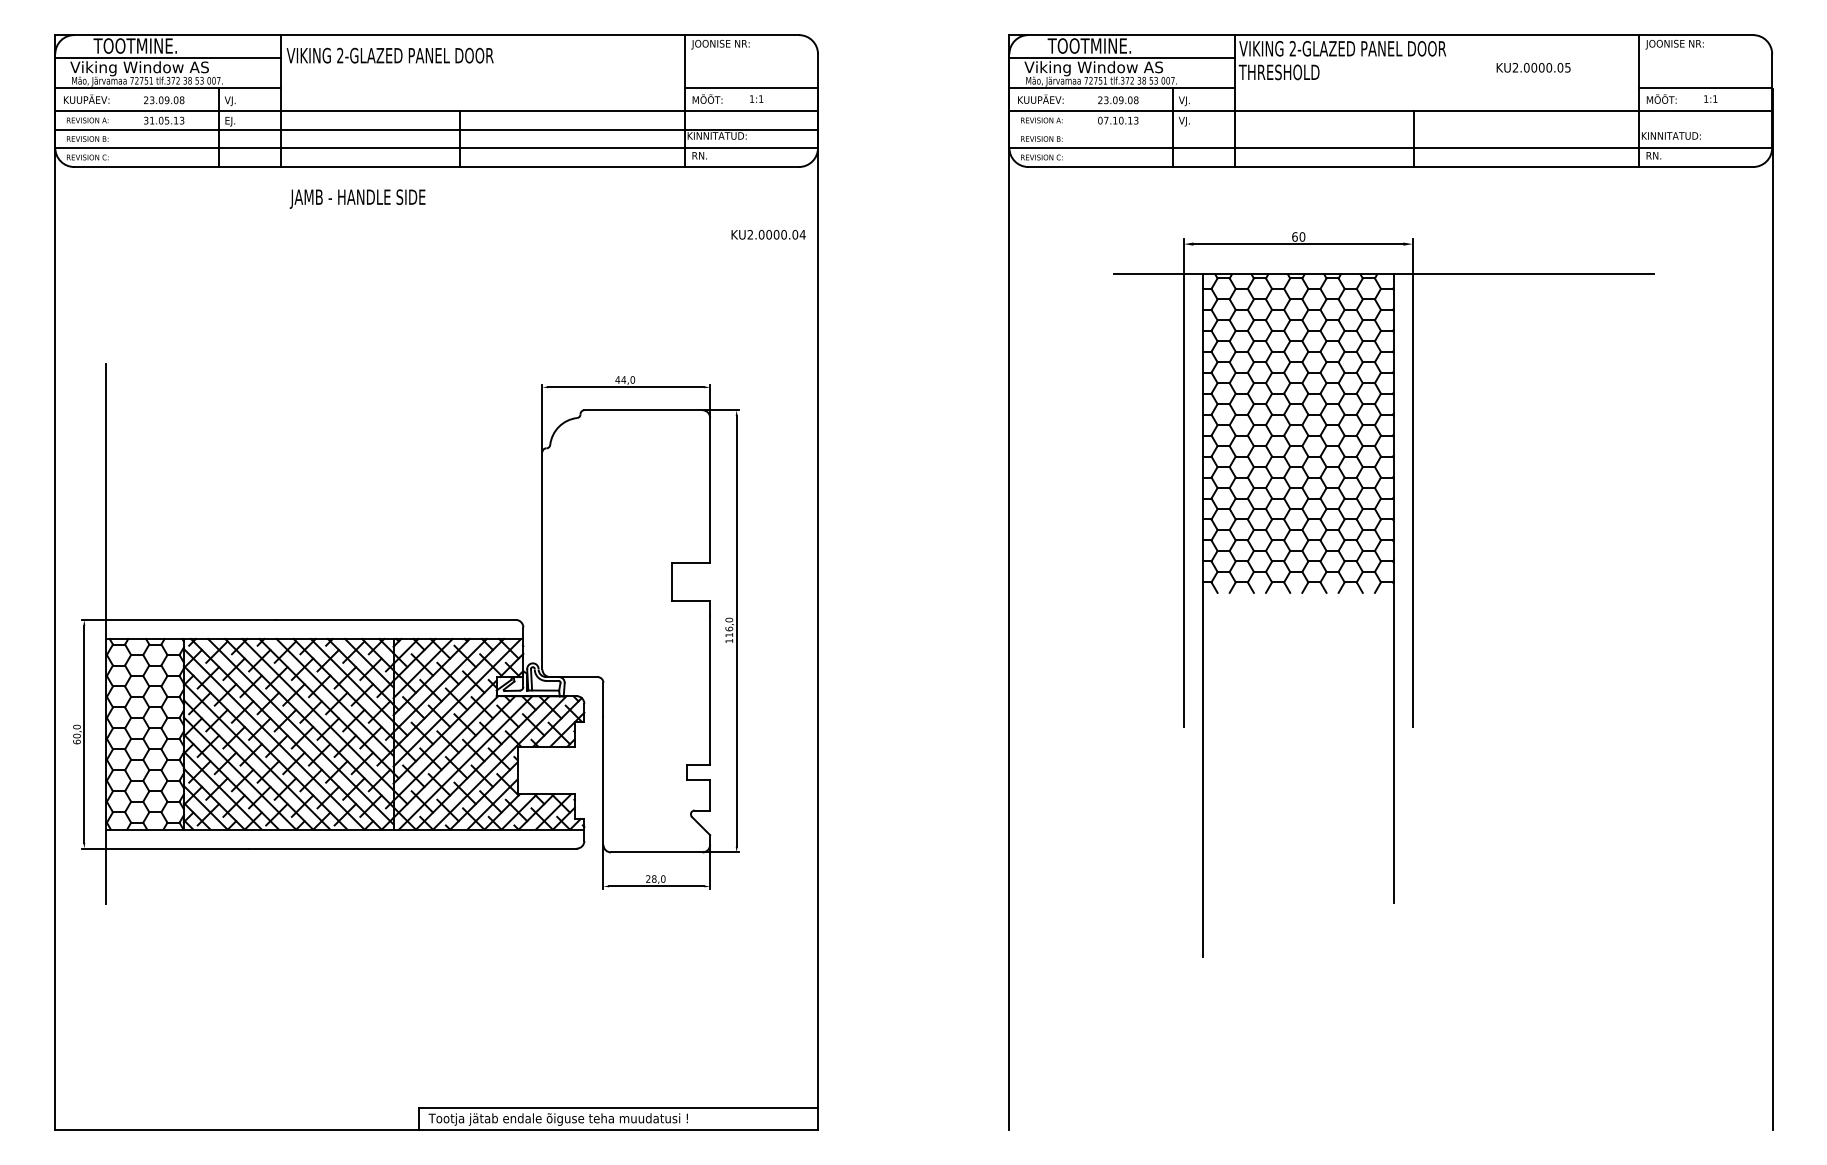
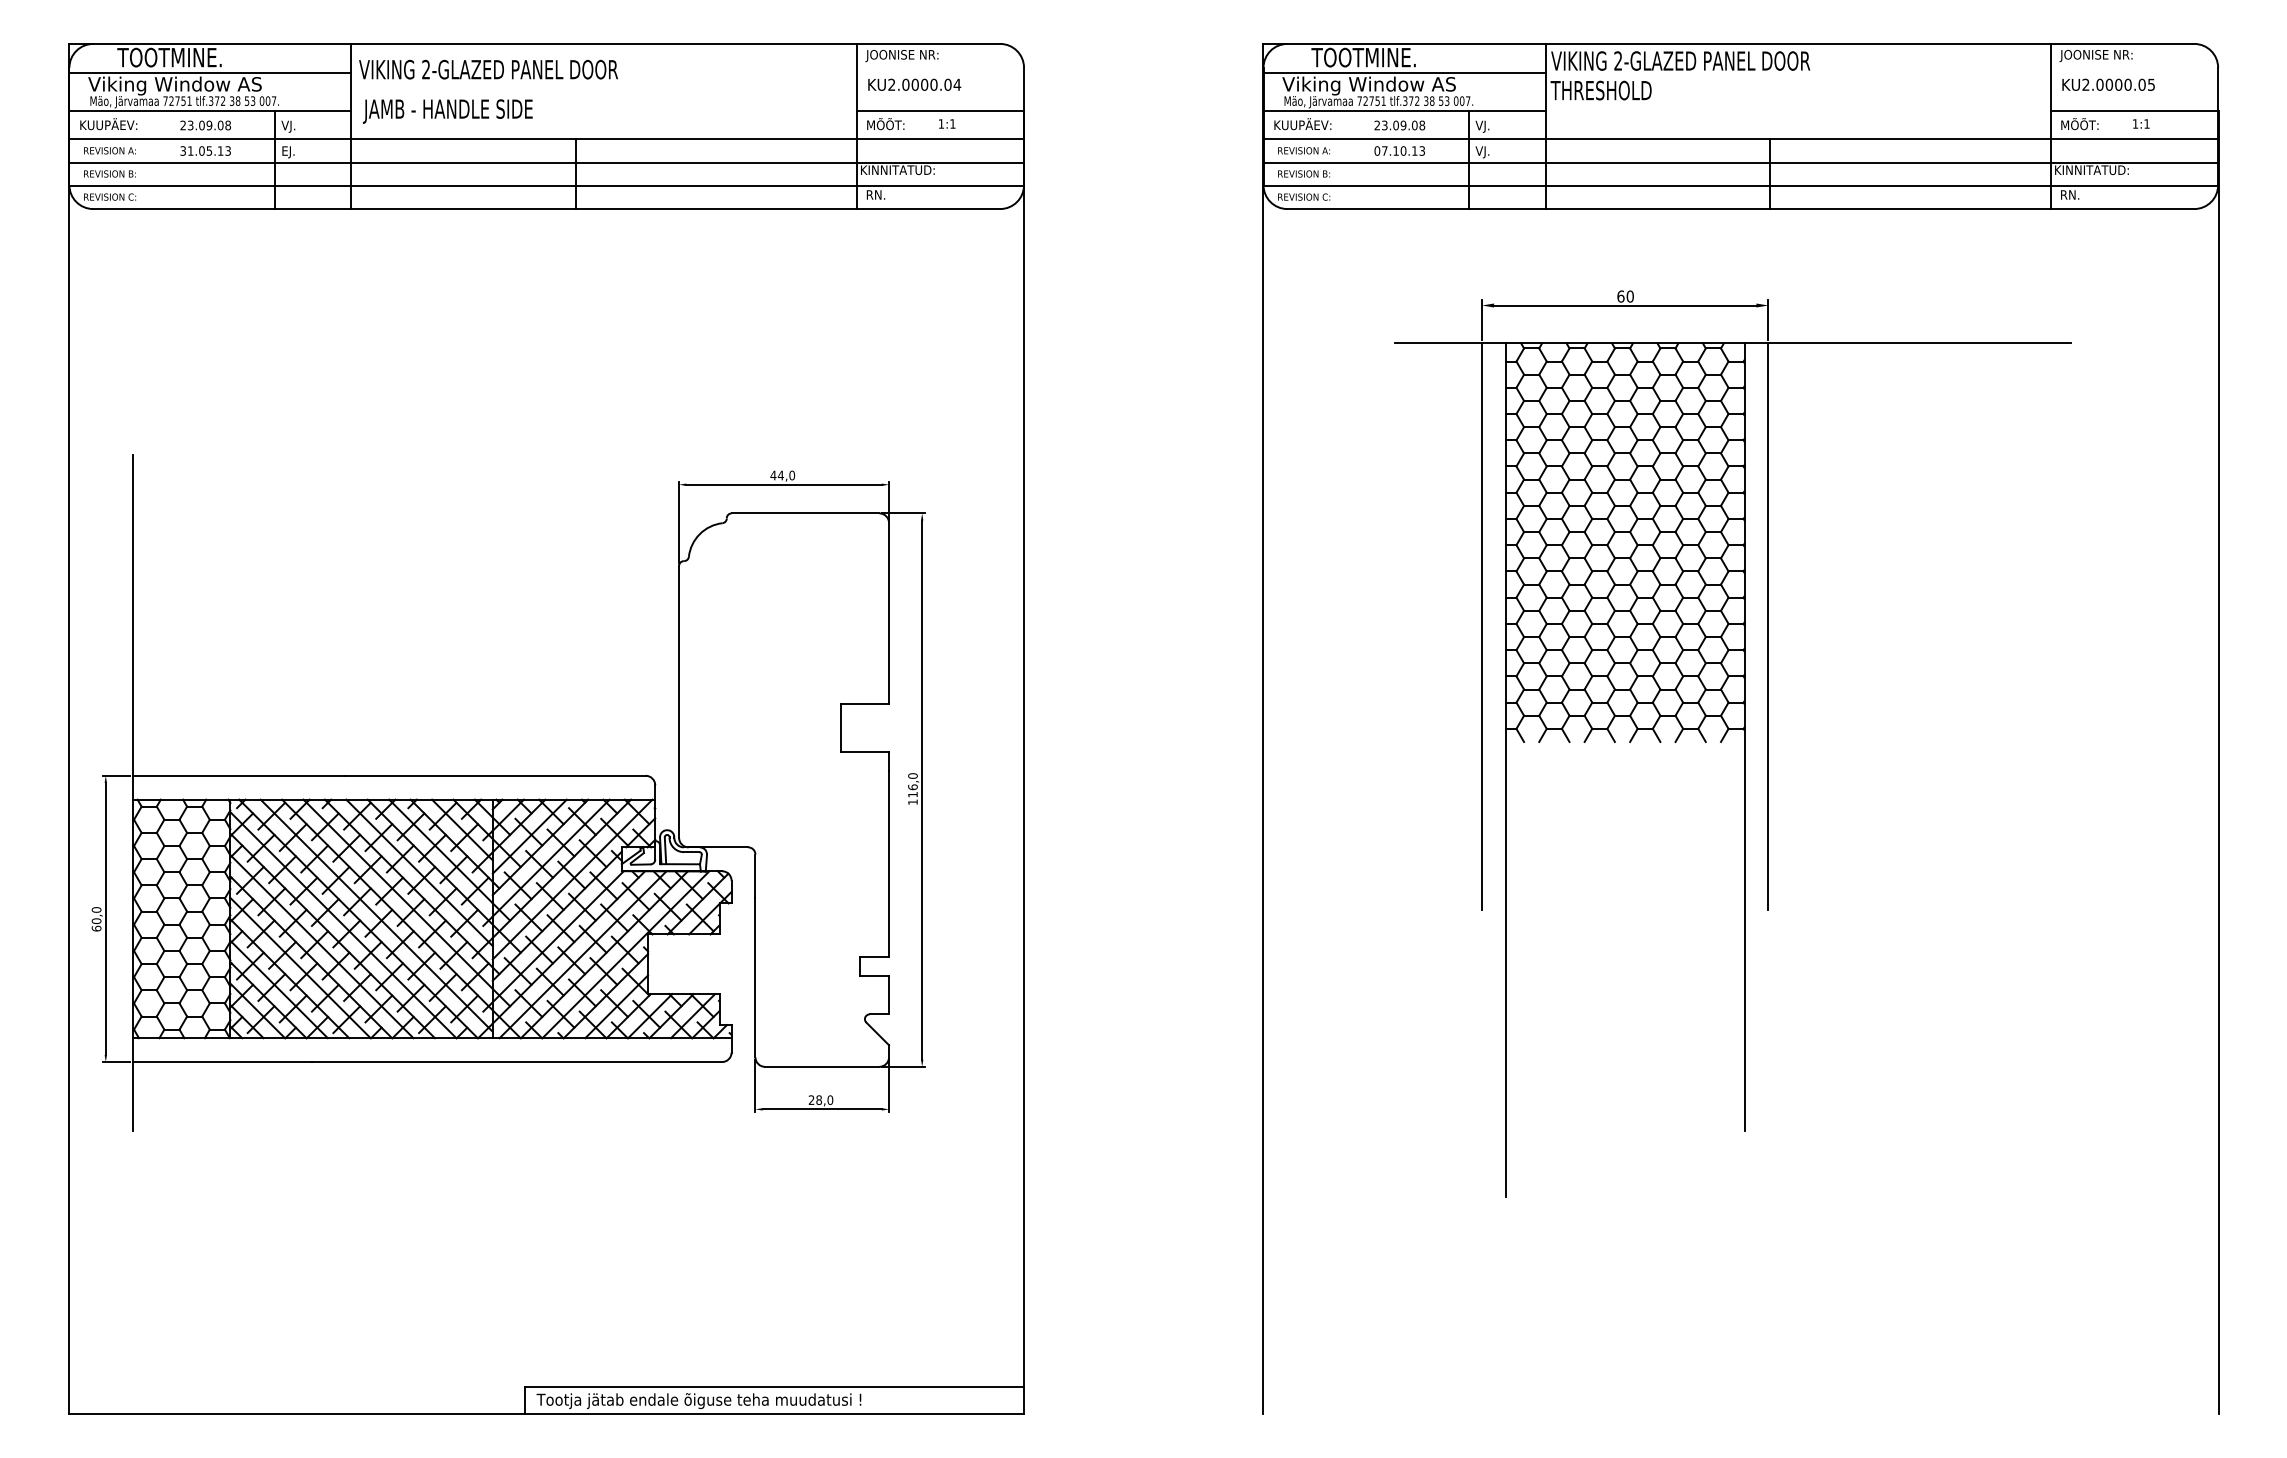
text: (1533, 67) -> (2108, 84), moved
line: (1390, 129) -> (1740, 162), added
text: (357, 198) -> (447, 110), moved
text: (768, 234) -> (914, 84), moved

